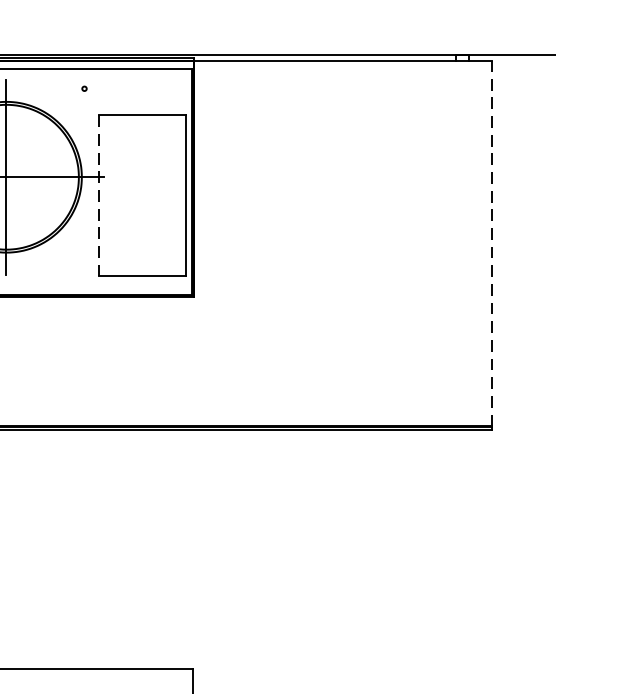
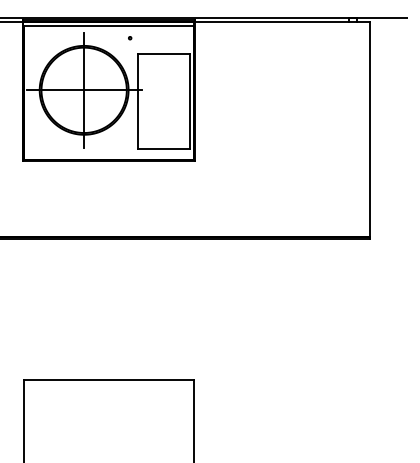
line: (98, 196) -> (138, 101), dashed -> solid
line: (492, 243) -> (370, 129), dashed -> solid

